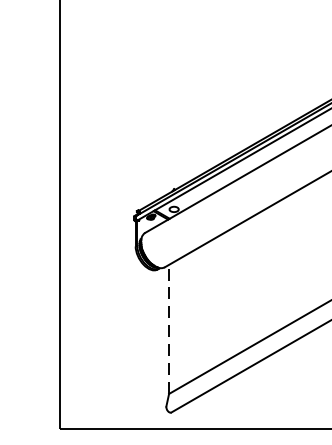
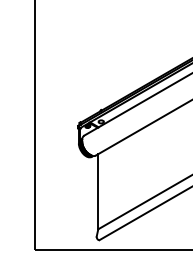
line: (169, 329) -> (98, 191), dashed -> solid

